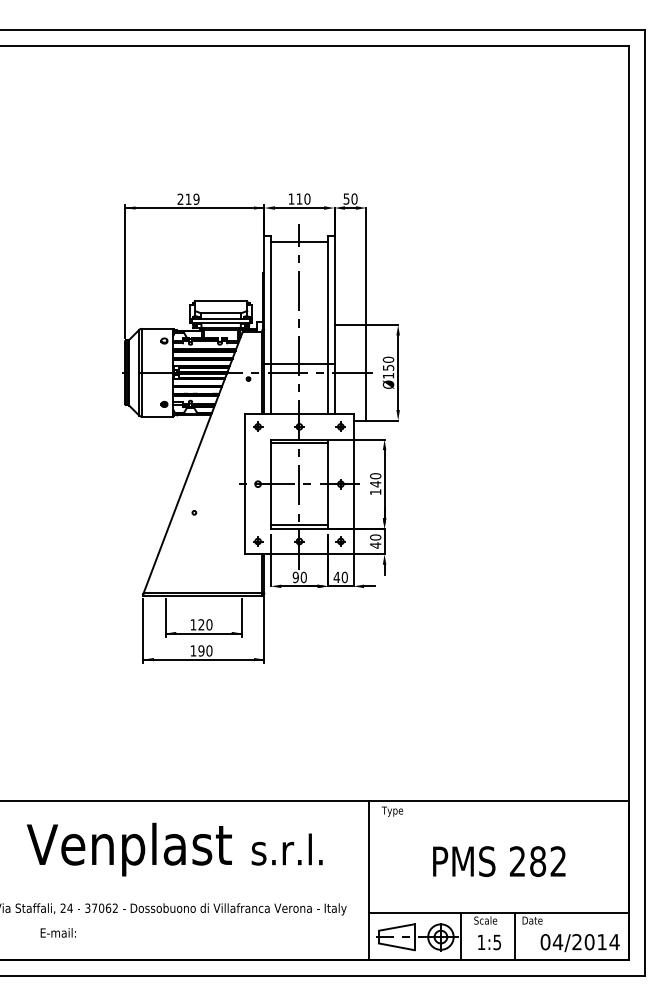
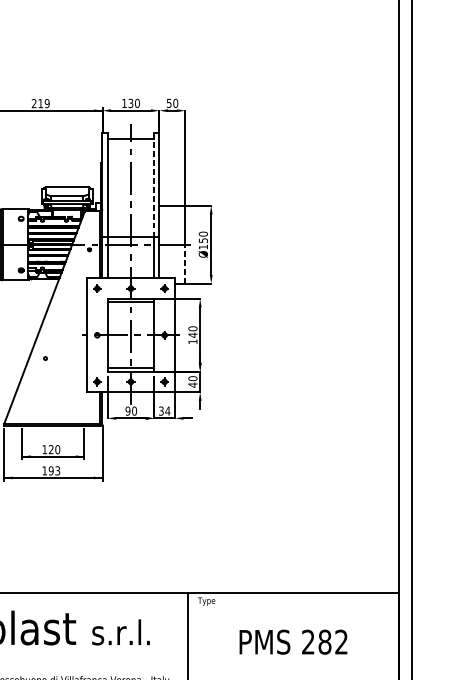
text: (299, 198) -> (131, 102), 110 -> 130
line: (328, 299) -> (154, 185), solid -> dashed
line: (366, 396) -> (185, 263), solid -> dashed
text: (340, 577) -> (164, 411), 40 -> 34
text: (209, 650) -> (57, 470), 190 -> 193

